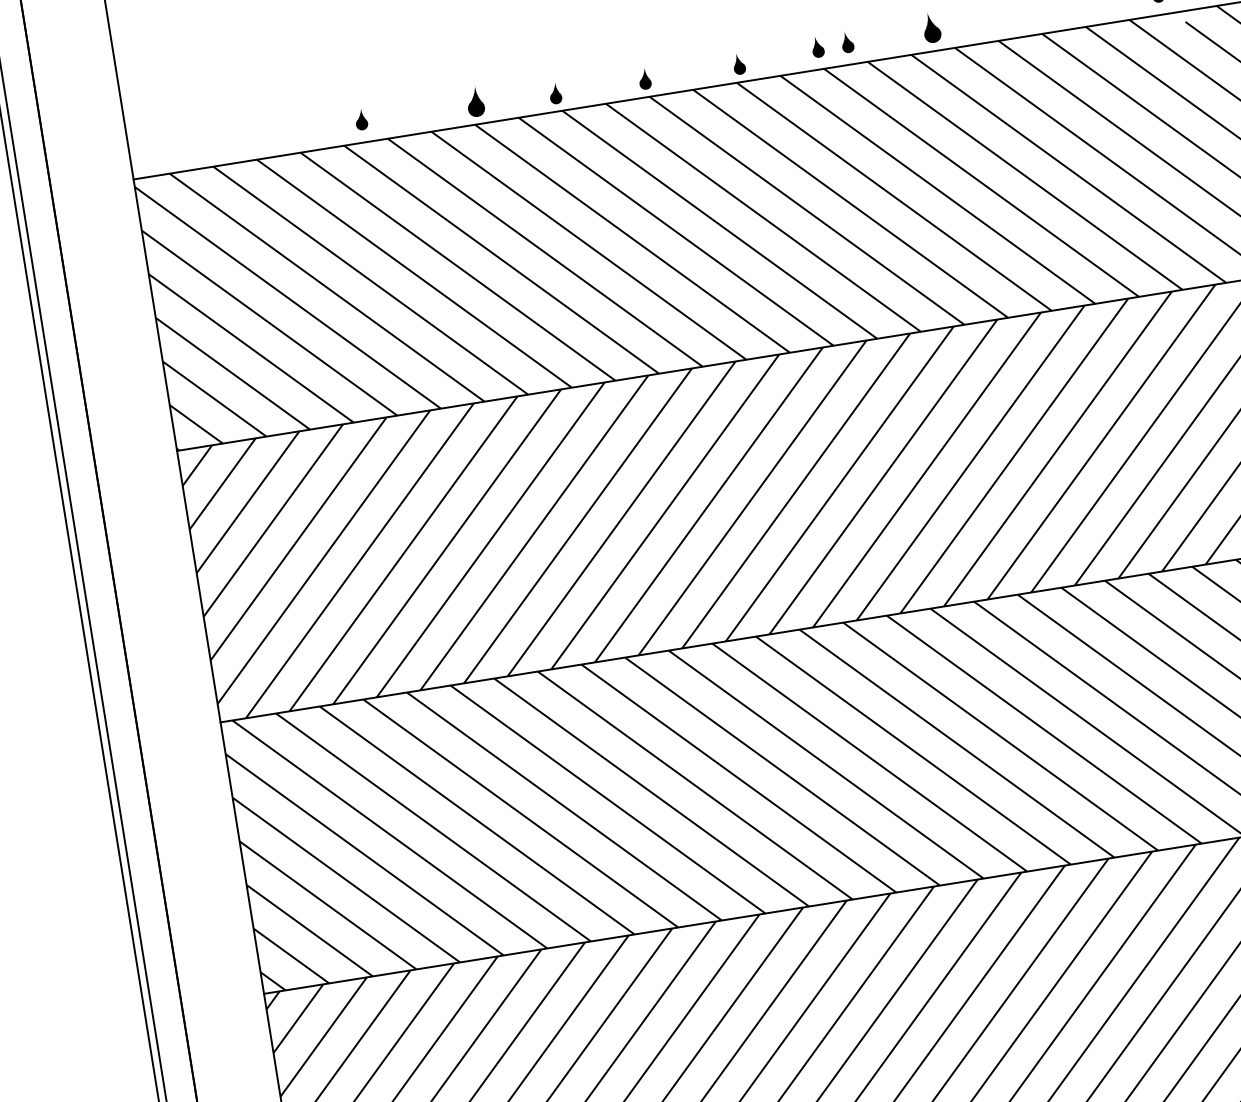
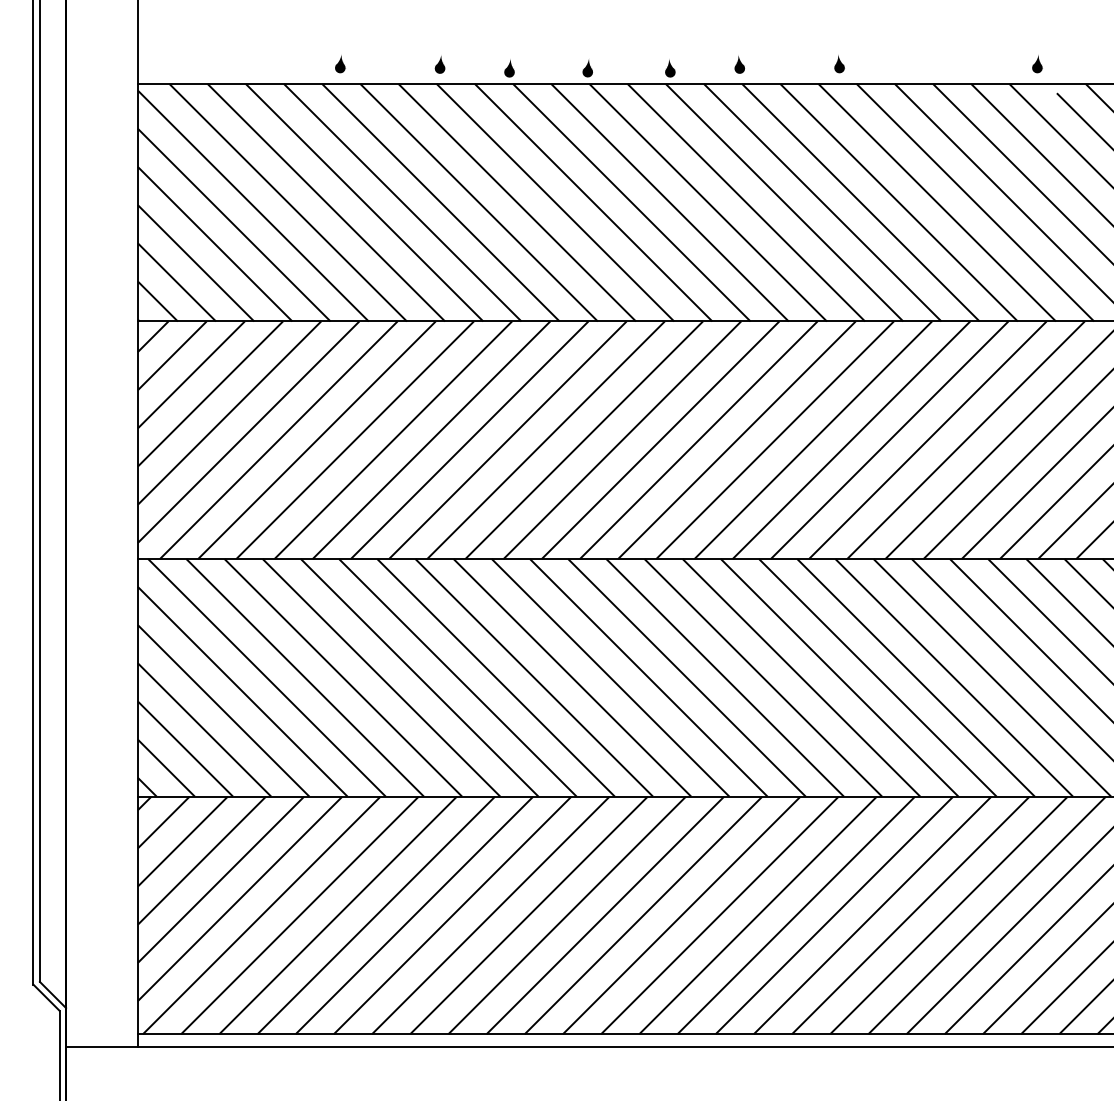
part: (931, 28) -> (839, 64), size x0.71
part: (847, 42) -> (765, 64), removed
part: (474, 102) -> (439, 64), size x0.71

